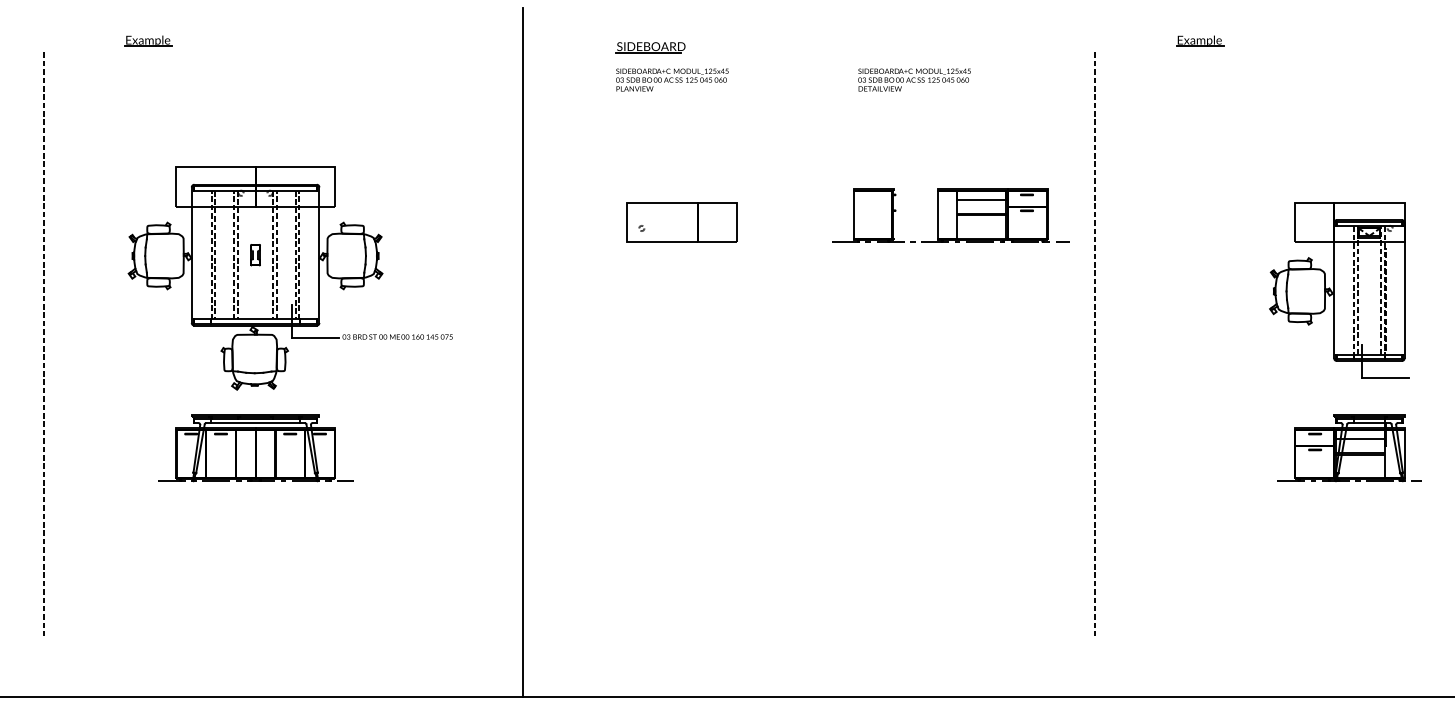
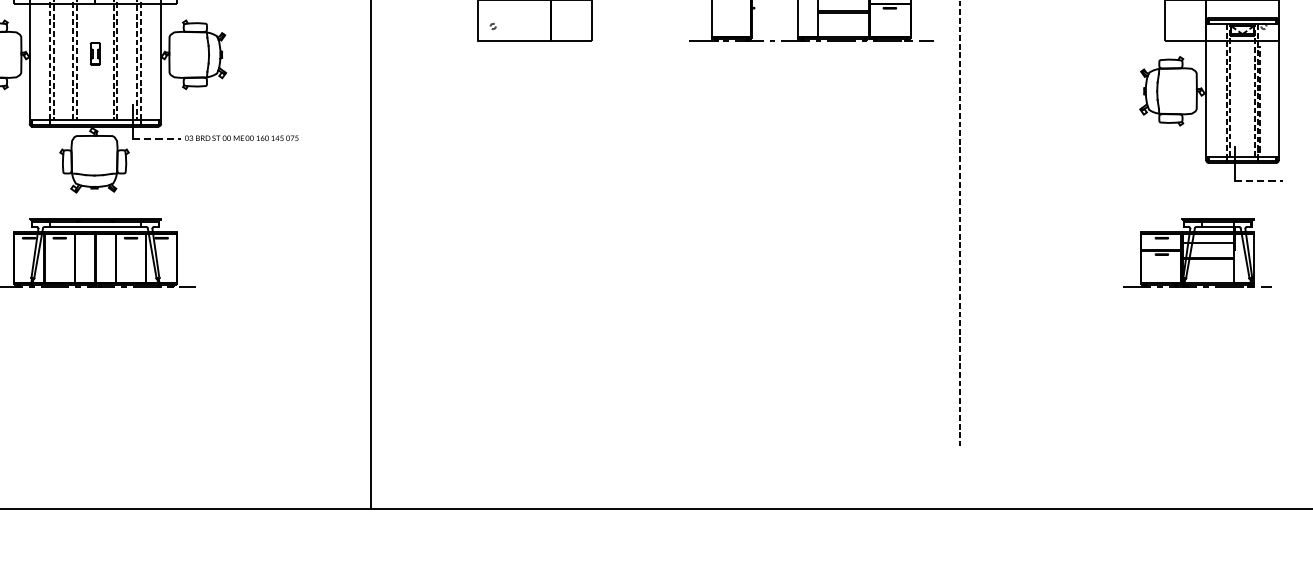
line: (315, 338) -> (157, 139), solid -> dashed
line: (1385, 378) -> (1259, 181), solid -> dashed
part: (1349, 448) -> (1197, 253), moved

